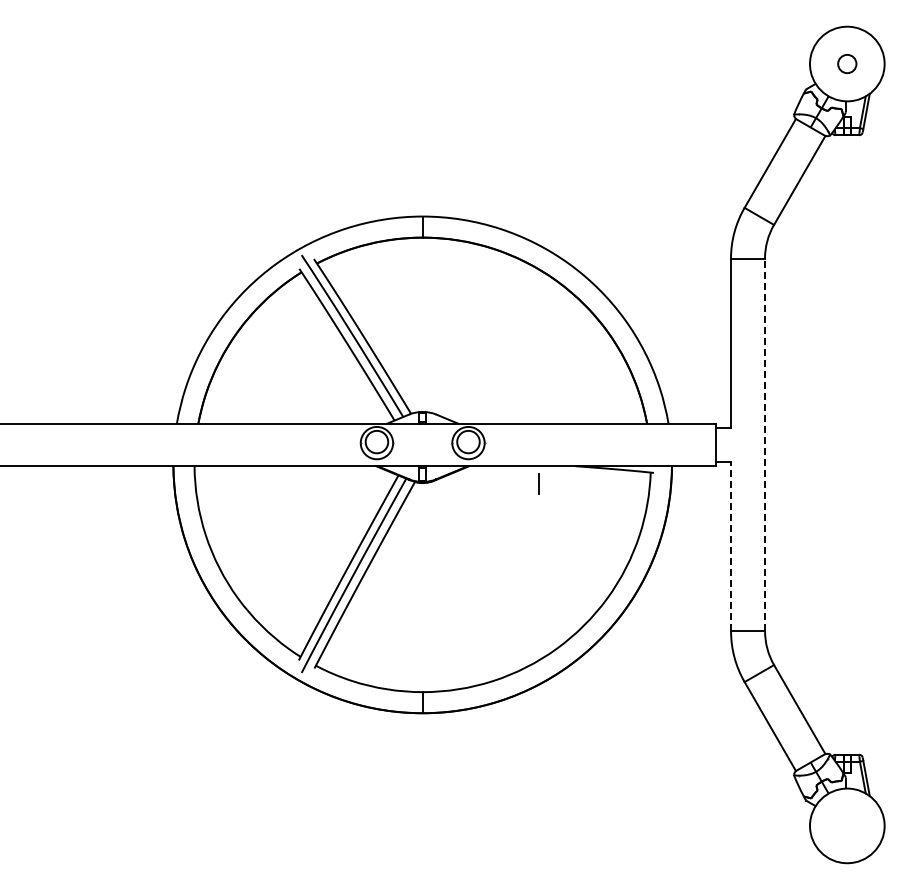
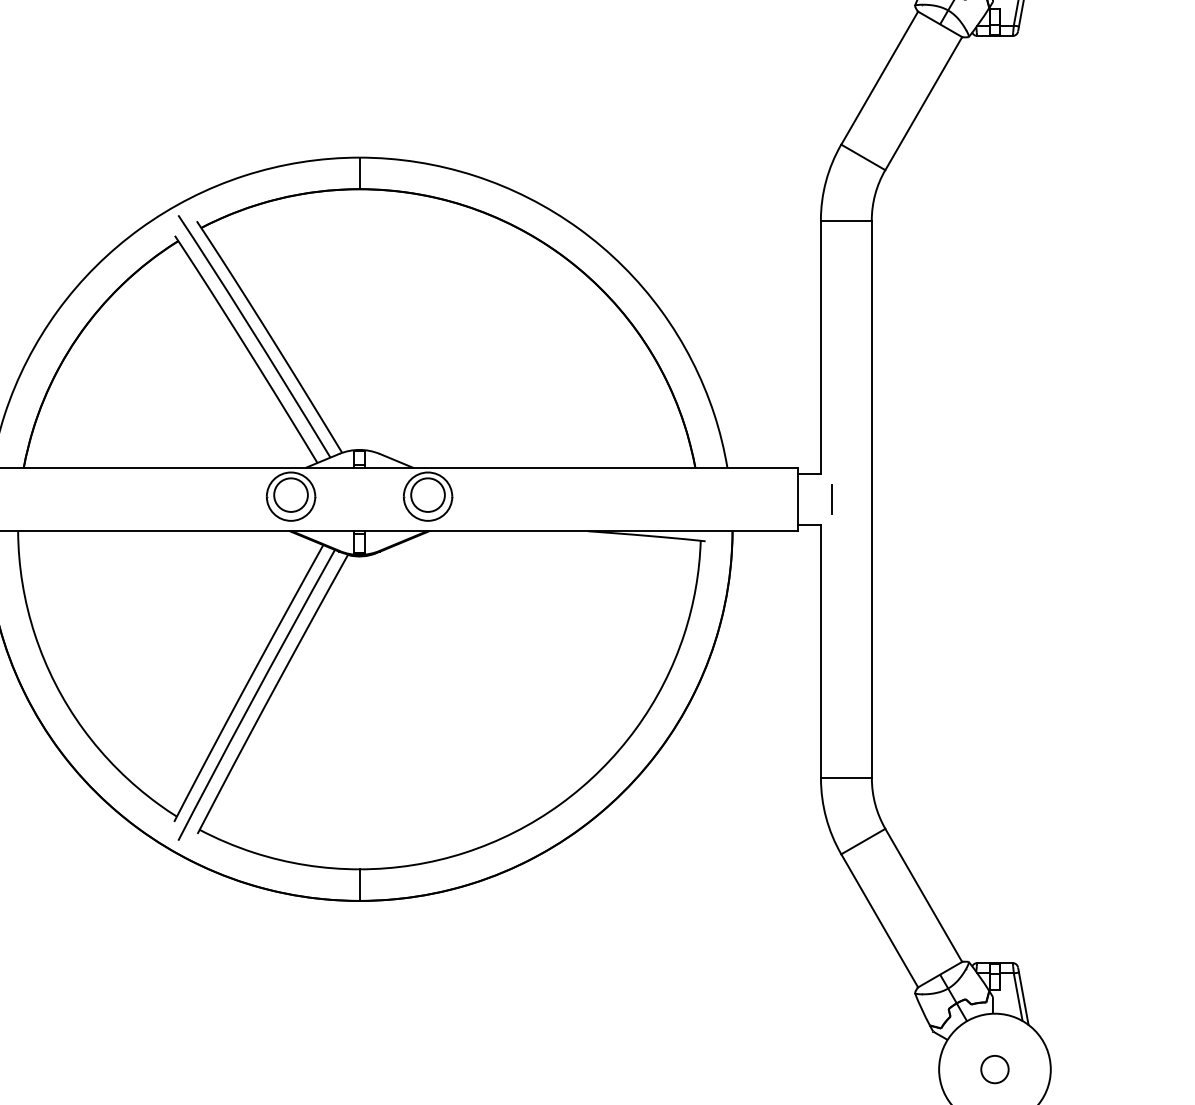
line: (765, 444) -> (872, 498), dashed -> solid
line: (538, 483) -> (830, 498), moved
line: (731, 546) -> (821, 651), dashed -> solid
circle: (847, 825) -> (995, 1068), added

